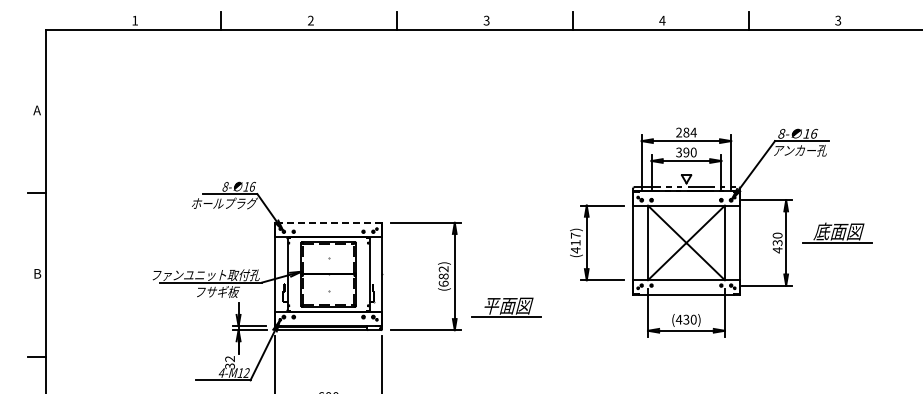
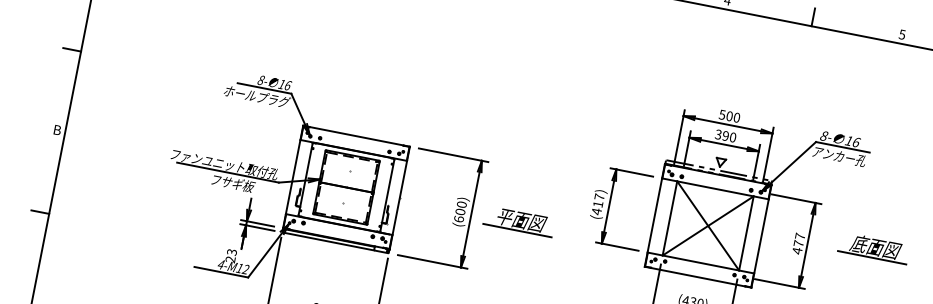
text: (838, 19) -> (902, 33), 3 -> 5
text: (686, 132) -> (729, 116), 284 -> 500
line: (328, 222) -> (356, 135), dashed -> solid
part: (837, 232) -> (874, 247), moved
text: (777, 238) -> (799, 239), 430 -> 477
text: (443, 272) -> (461, 207), (682) -> (600)
part: (506, 307) -> (519, 221), moved
text: (230, 362) -> (231, 255), 32 -> 23

